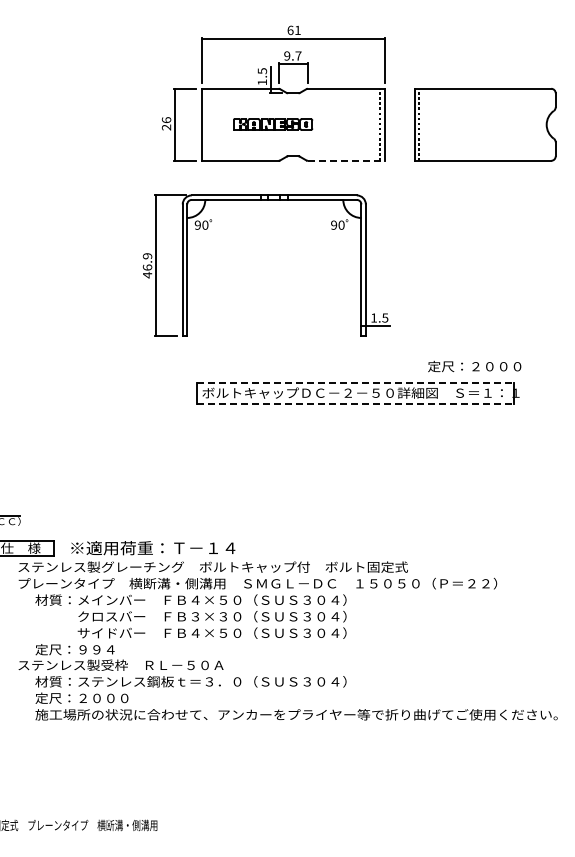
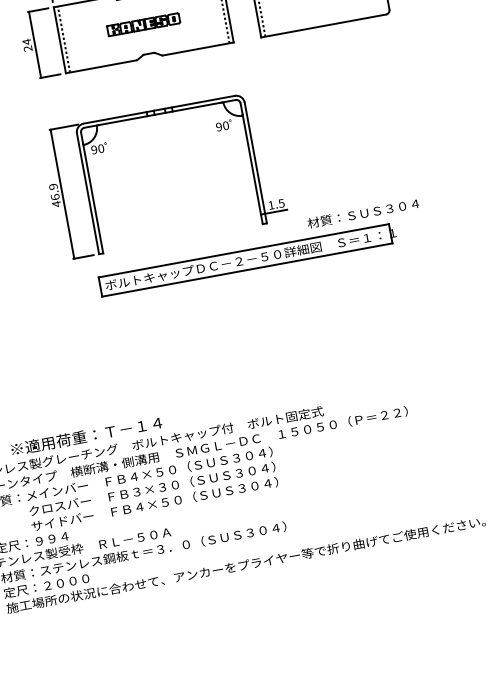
text: (166, 120) -> (26, 42), 26 -> 24
line: (206, 124) -> (64, 39), added
part: (273, 124) -> (143, 24), moved
line: (346, 160) -> (198, 48), dashed -> solid
part: (266, 200) -> (153, 115), moved
text: (488, 366) -> (363, 213), 定尺：２０００ -> 材質：ＳＵＳ３０４
line: (355, 382) -> (244, 250), dashed -> solid
line: (355, 403) -> (247, 269), dashed -> solid

